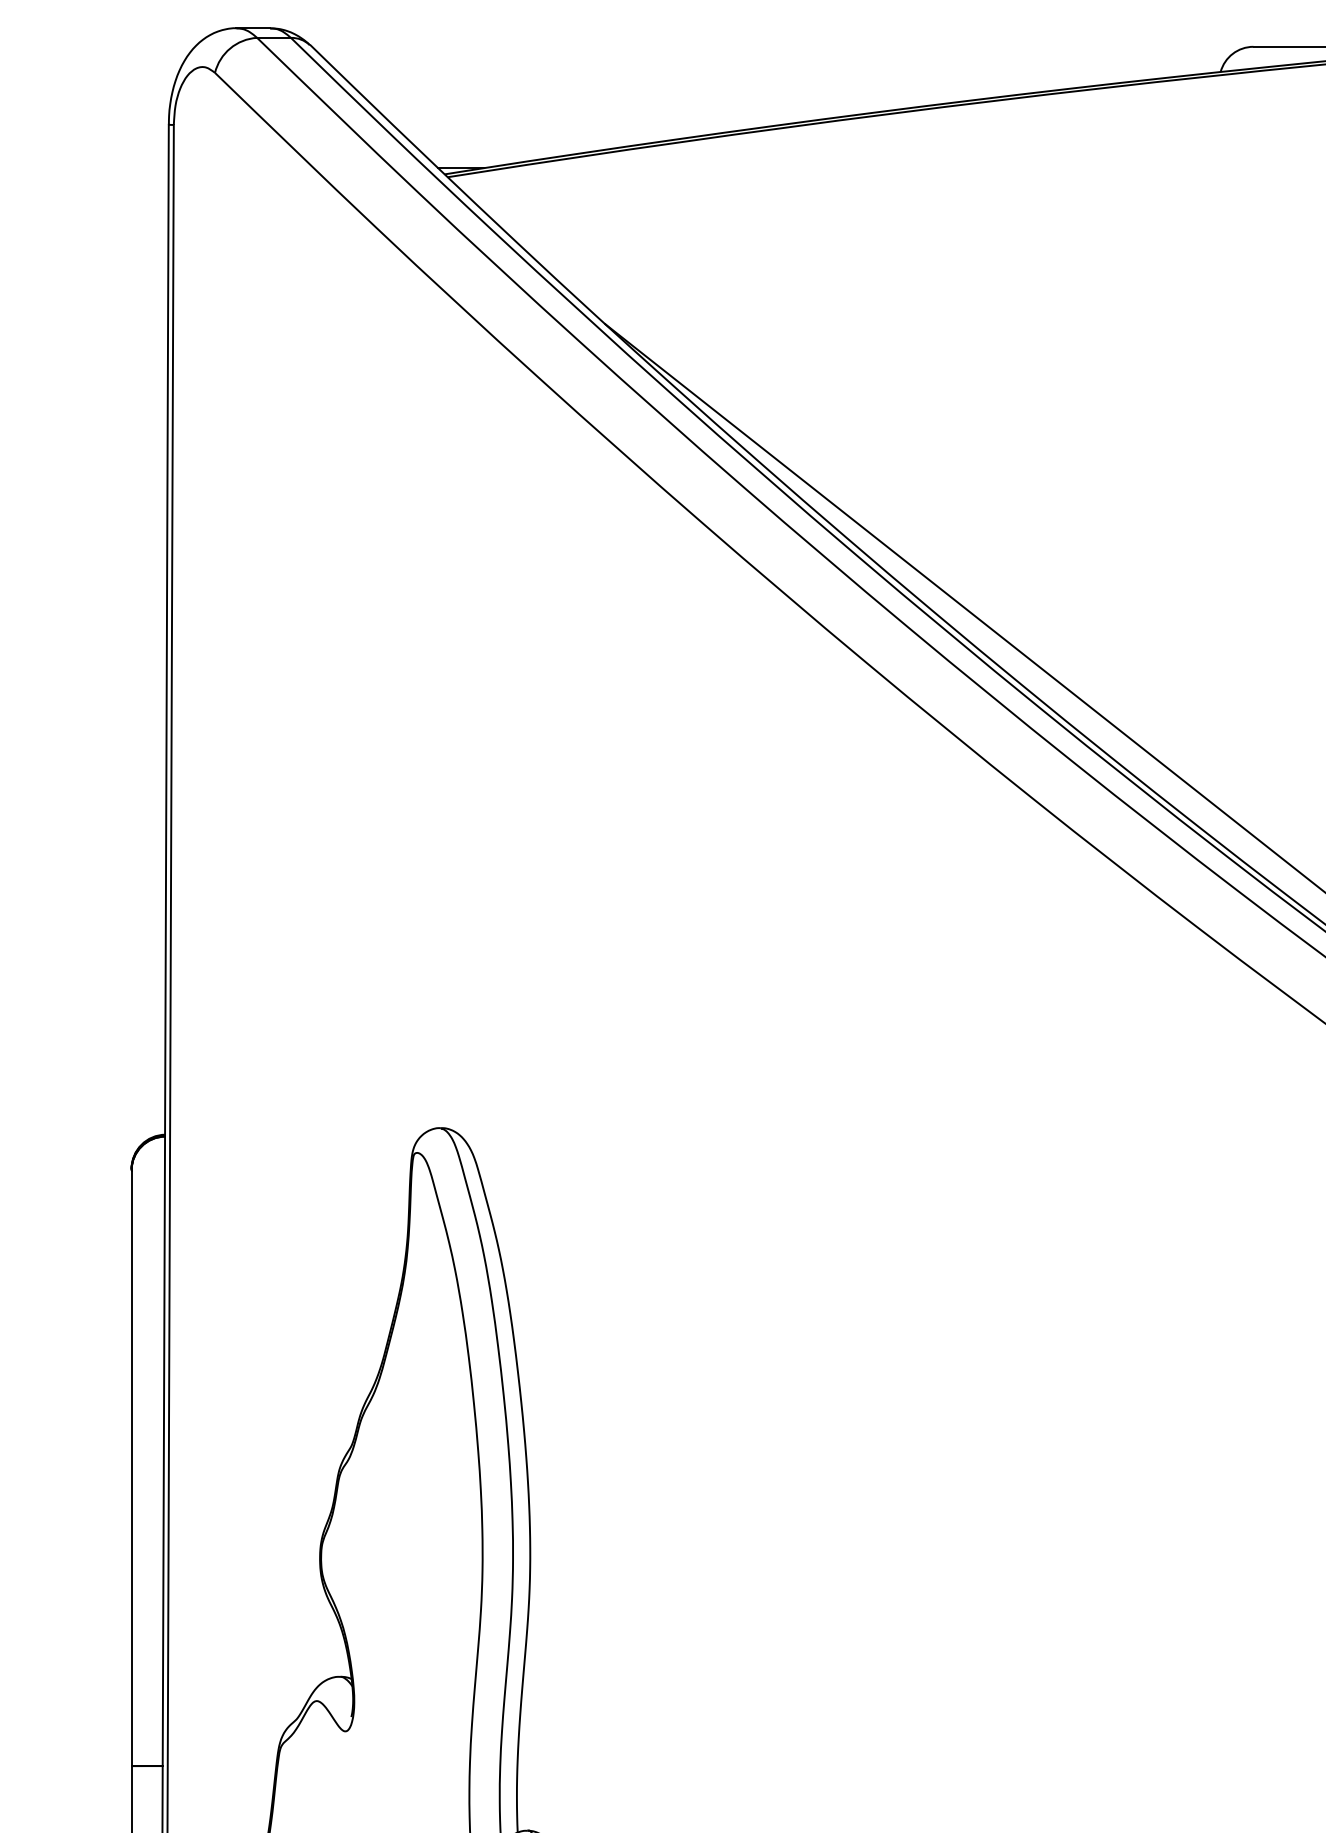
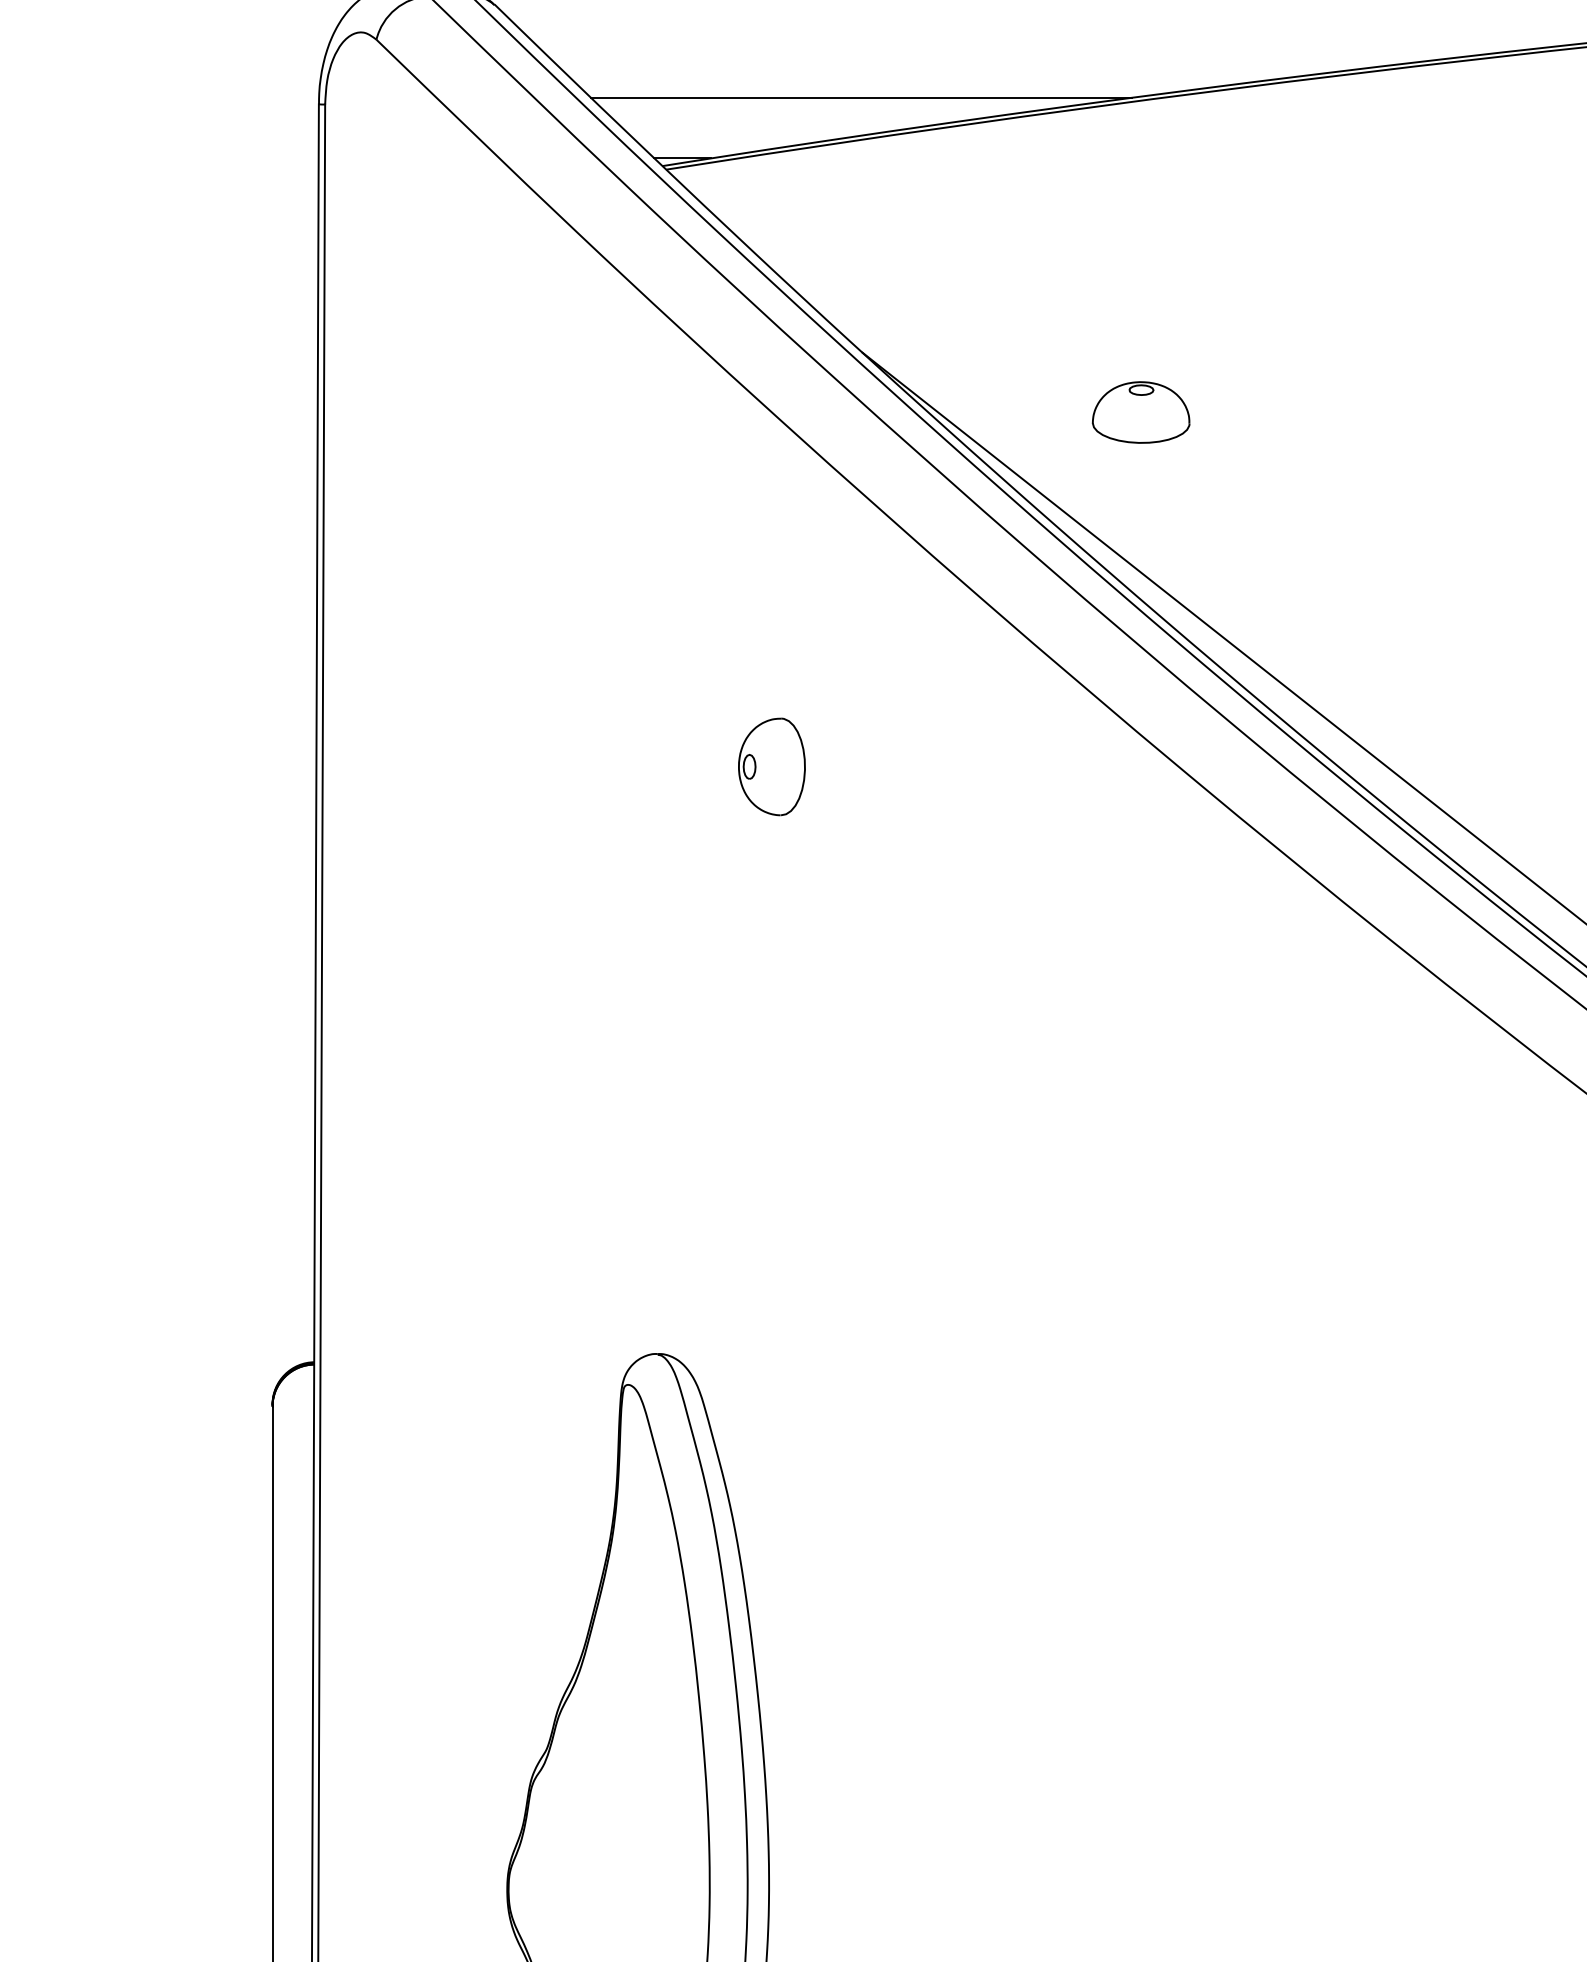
line: (604, 119) -> (861, 97), added
part: (828, 371) -> (1140, 411), added
part: (532, 656) -> (771, 766), added

